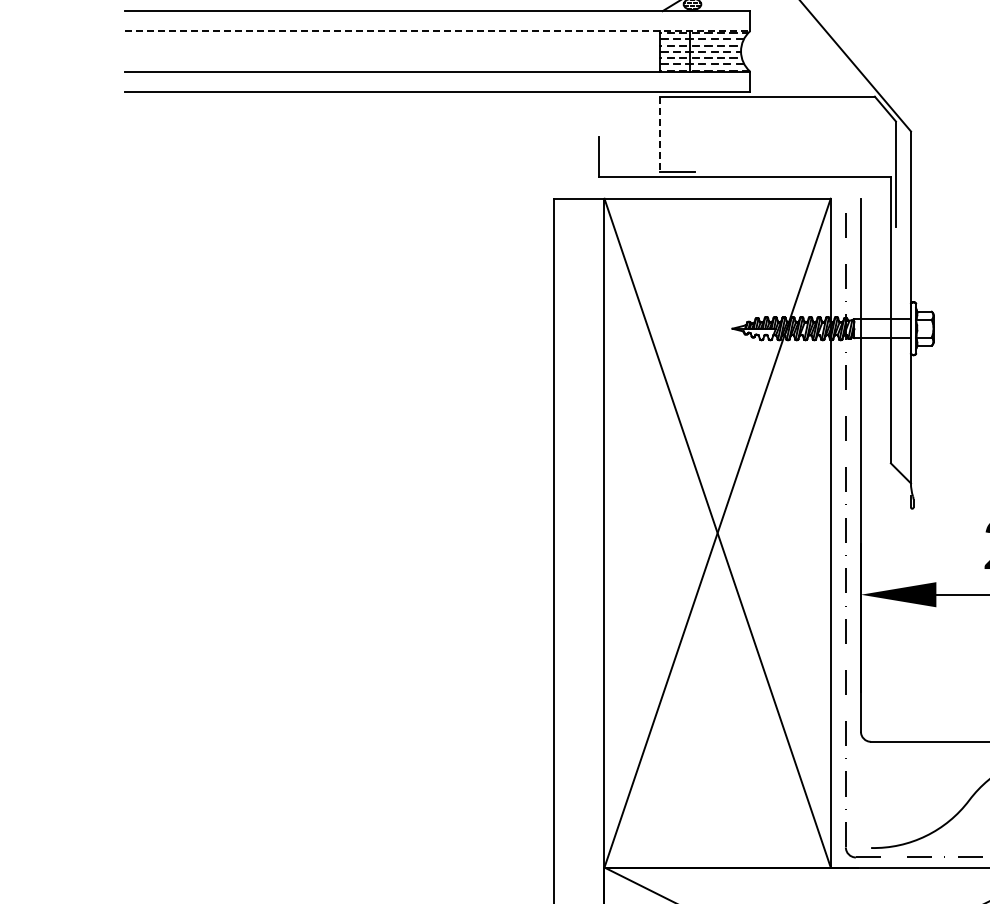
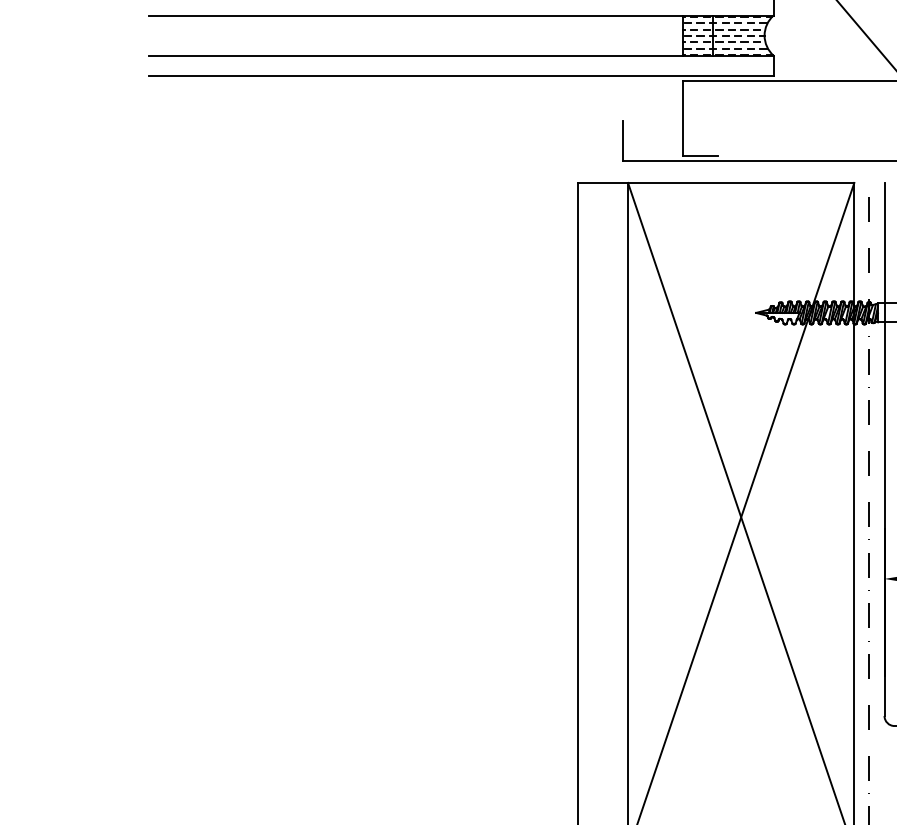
line: (438, 31) -> (462, 15), dashed -> solid
line: (659, 134) -> (683, 118), dashed -> solid

